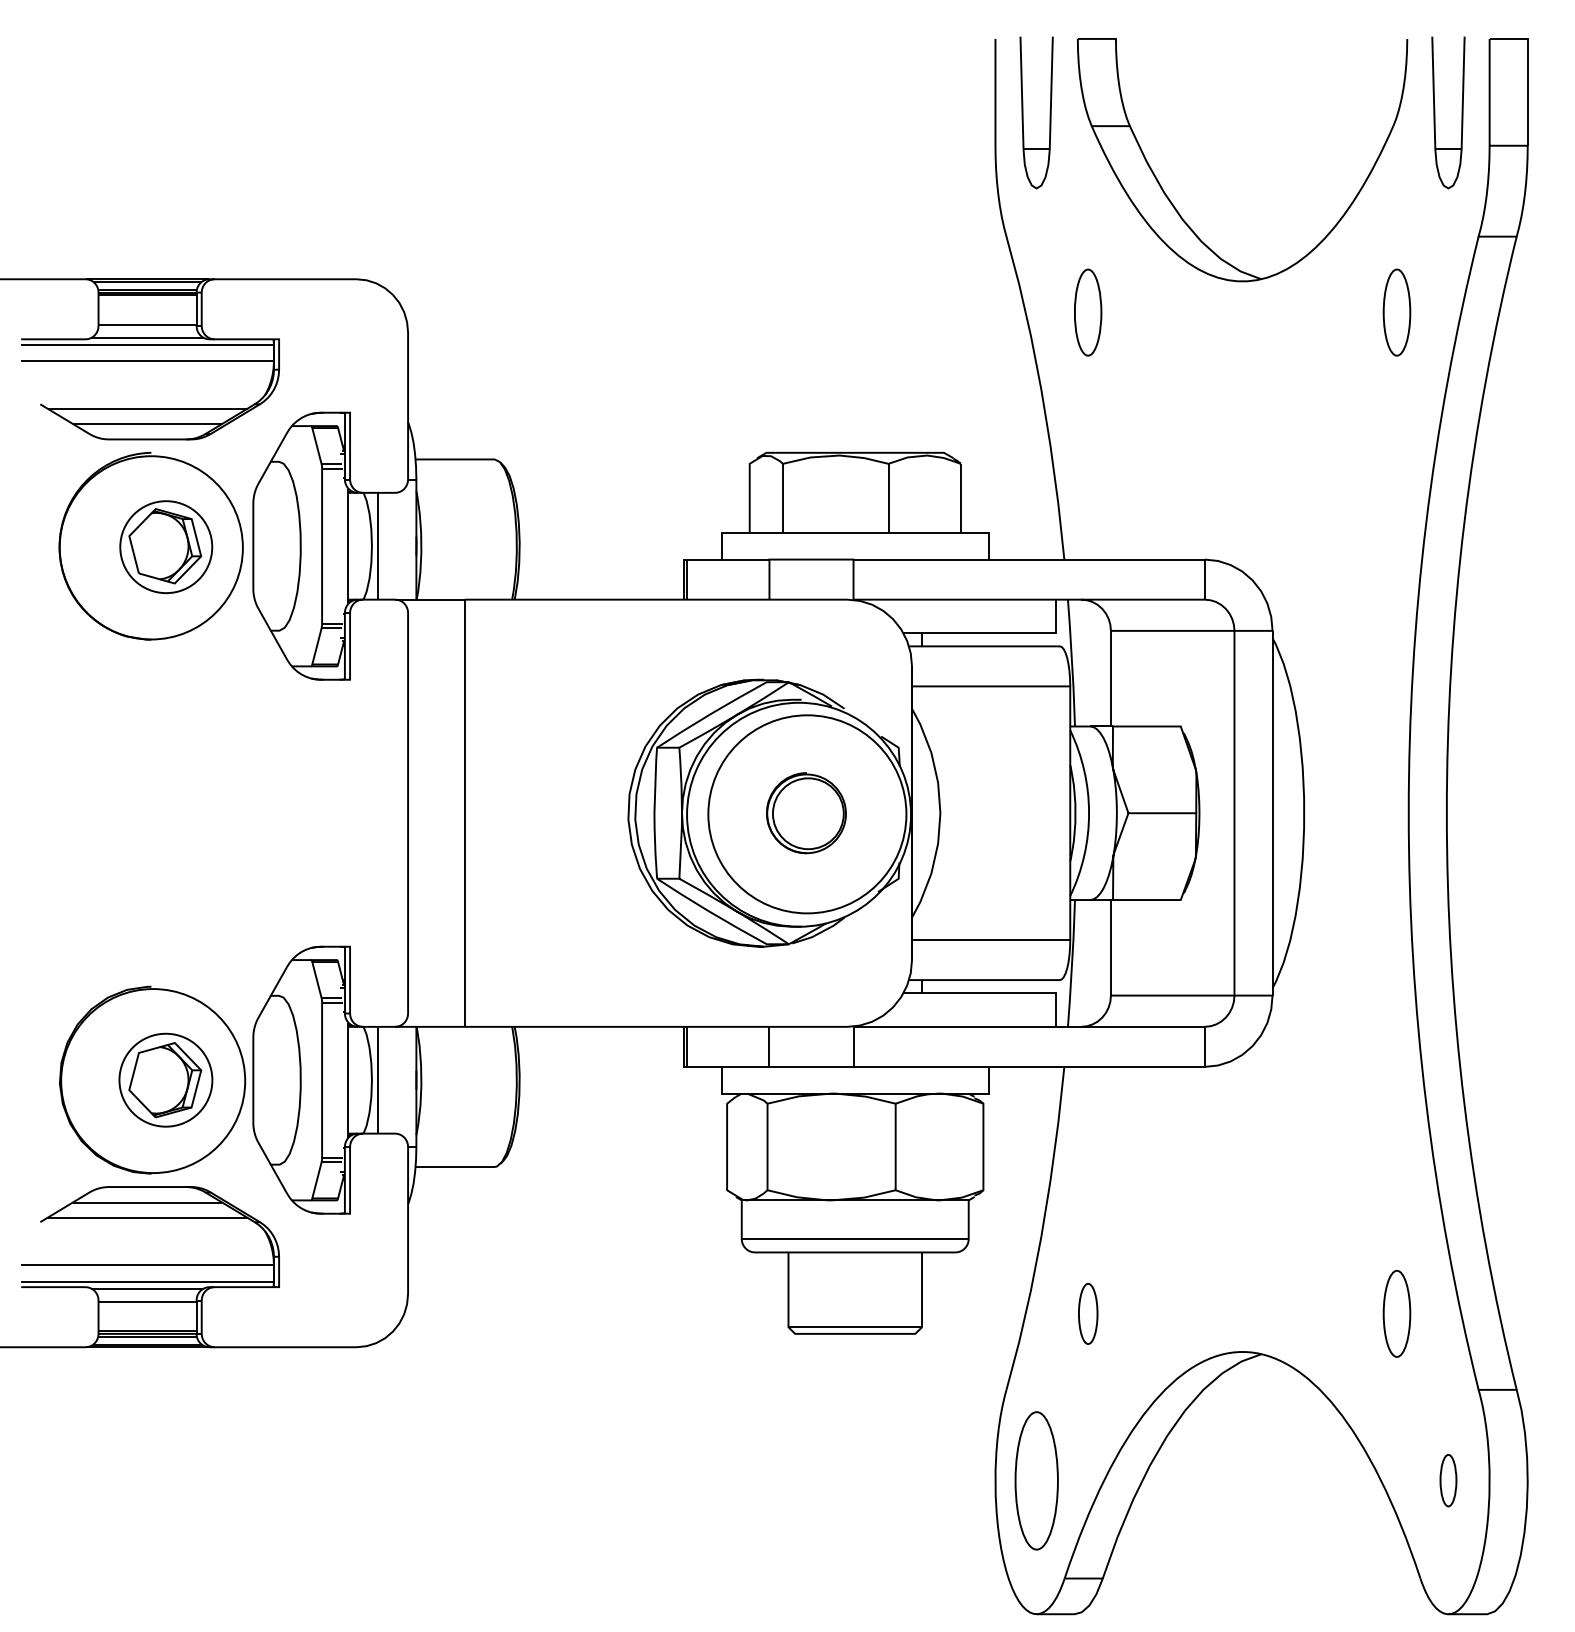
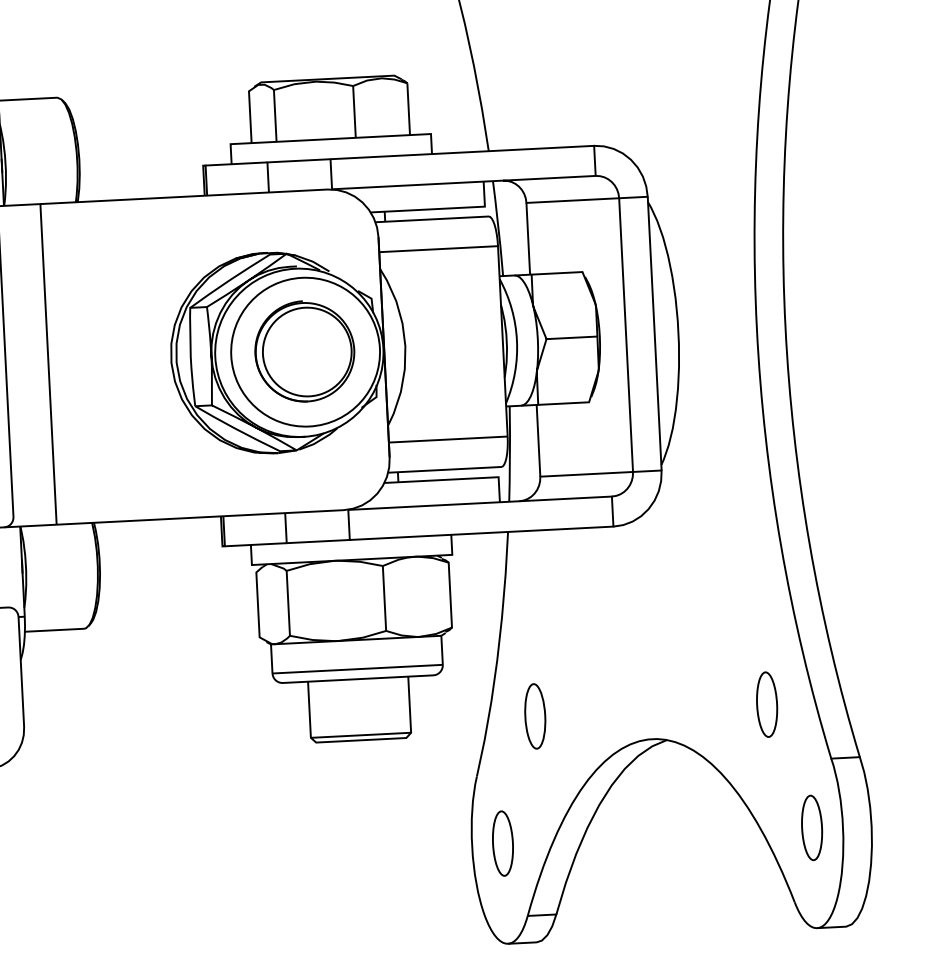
part: (806, 812) -> (304, 350), size x1.67
part: (1088, 1313) -> (535, 716), size x1.43
part: (1036, 1480) -> (502, 843), size x0.62
part: (1448, 1480) -> (812, 827), size x1.67

